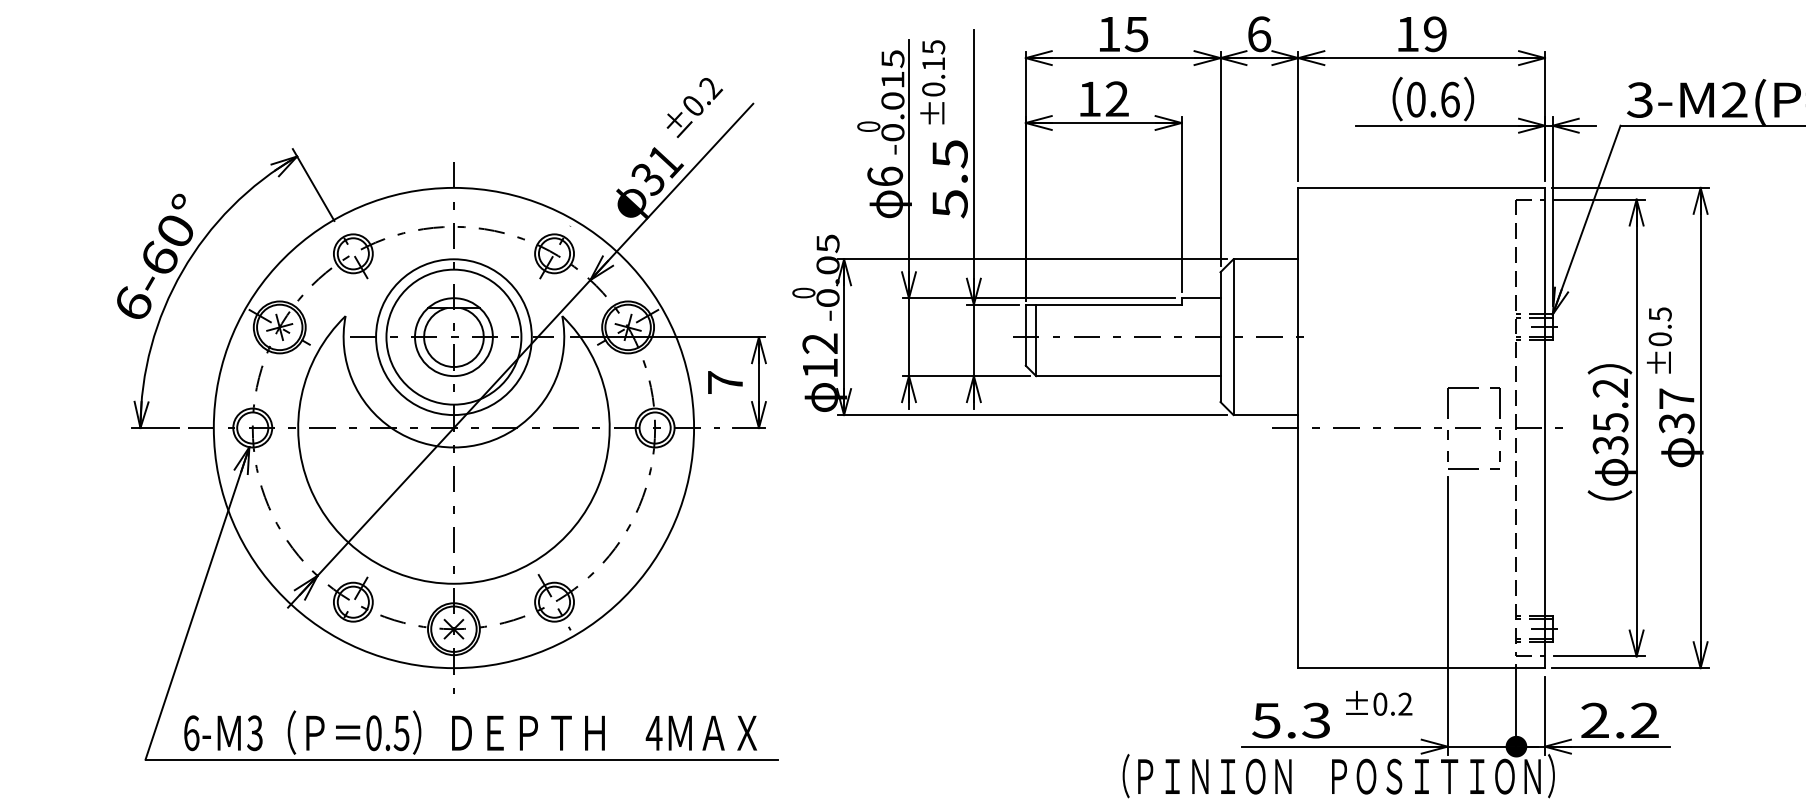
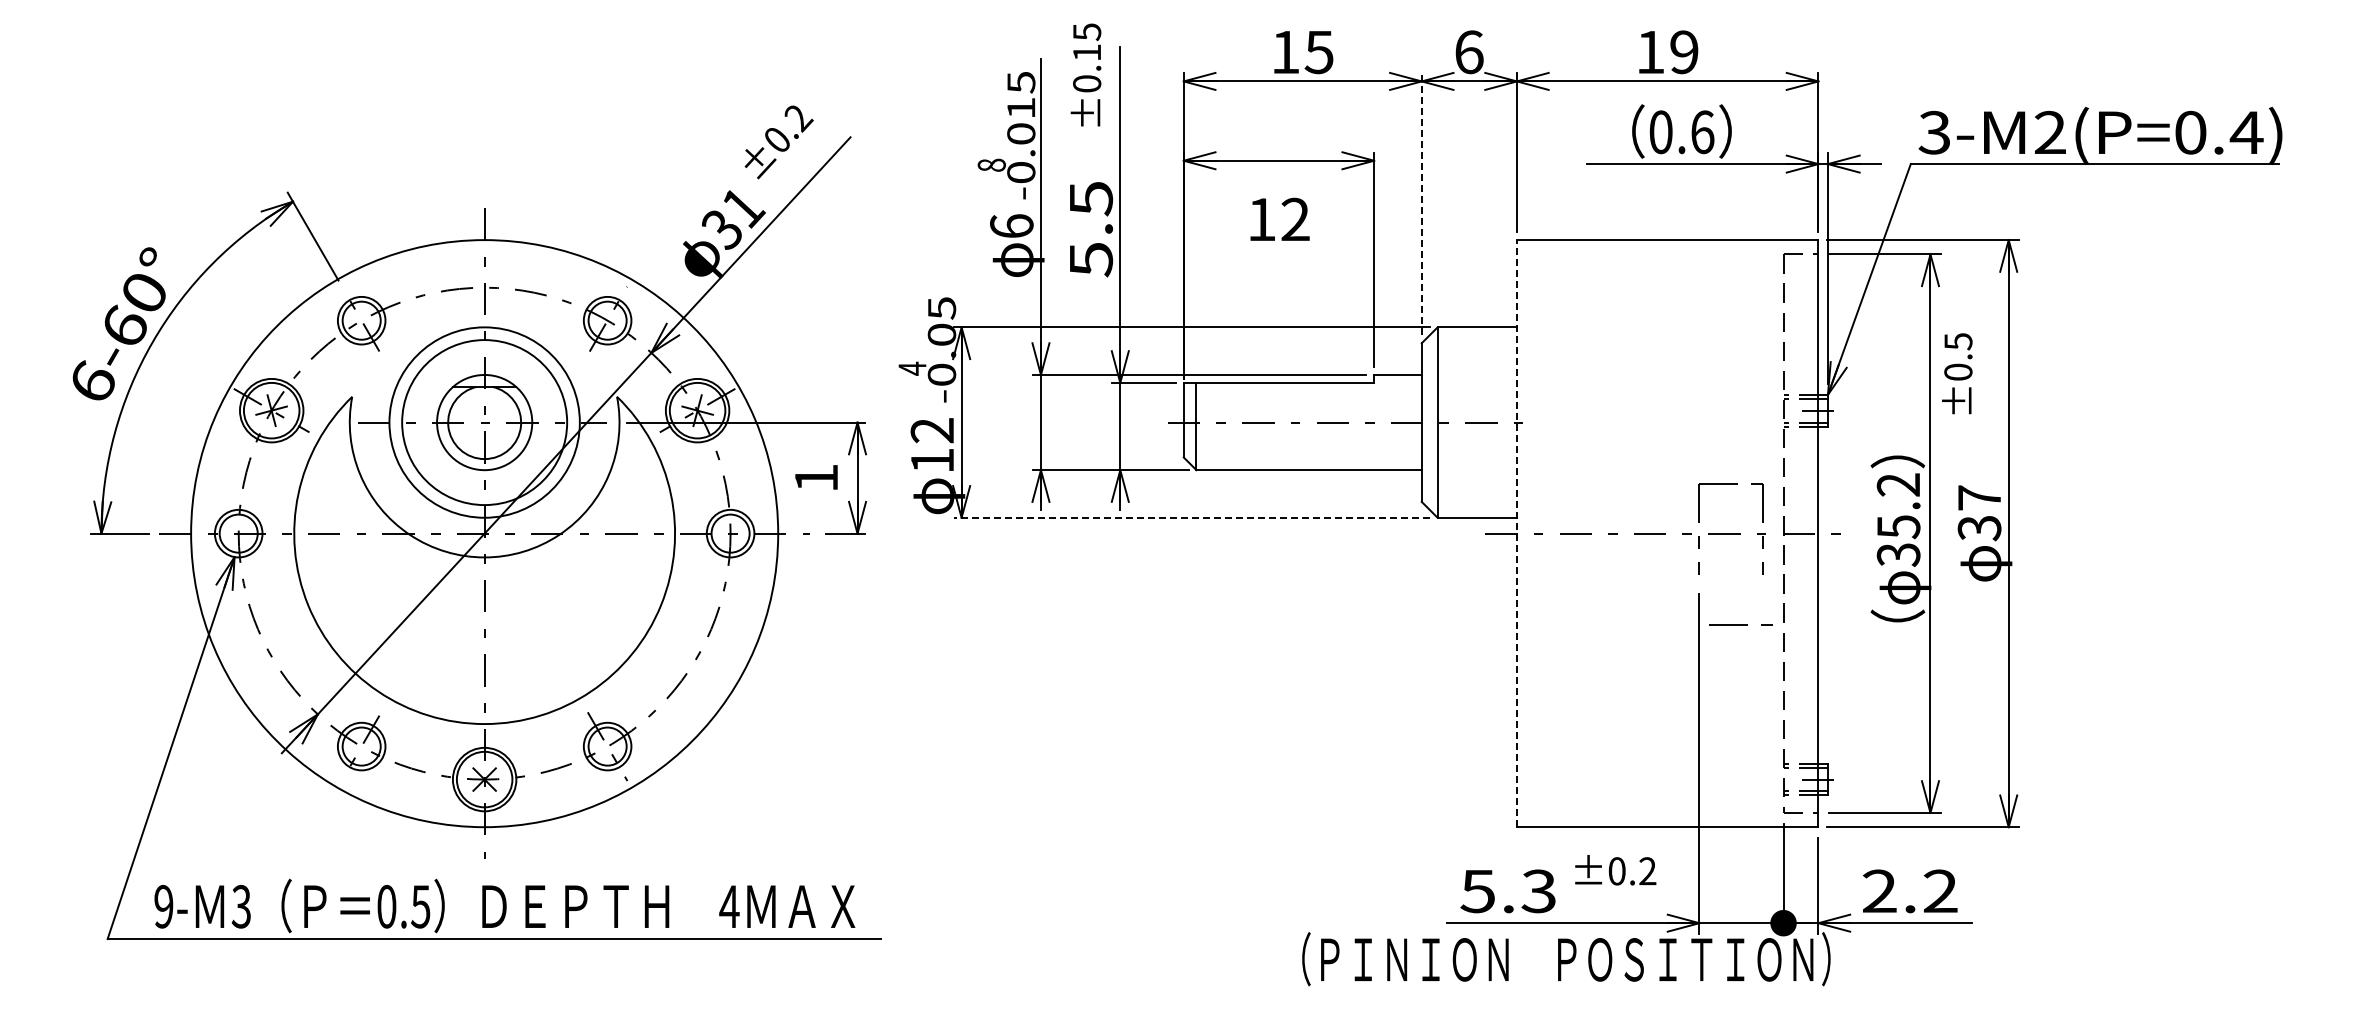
text: (932, 81) -> (1085, 74), moved
text: (1104, 98) -> (1279, 218), moved
text: (868, 126) -> (991, 164), 0 -> 8
line: (1220, 158) -> (1421, 204), solid -> dashed
text: (803, 292) -> (912, 368), 0 -> 4
text: (1659, 340) -> (1957, 373), moved
text: (725, 382) -> (816, 477), 7 -> 1
line: (1032, 414) -> (1191, 517), solid -> dashed
line: (1297, 427) -> (1516, 533), solid -> dashed
line: (1473, 467) -> (1740, 624), moved
text: (191, 733) -> (163, 906), 6- -> 9-

